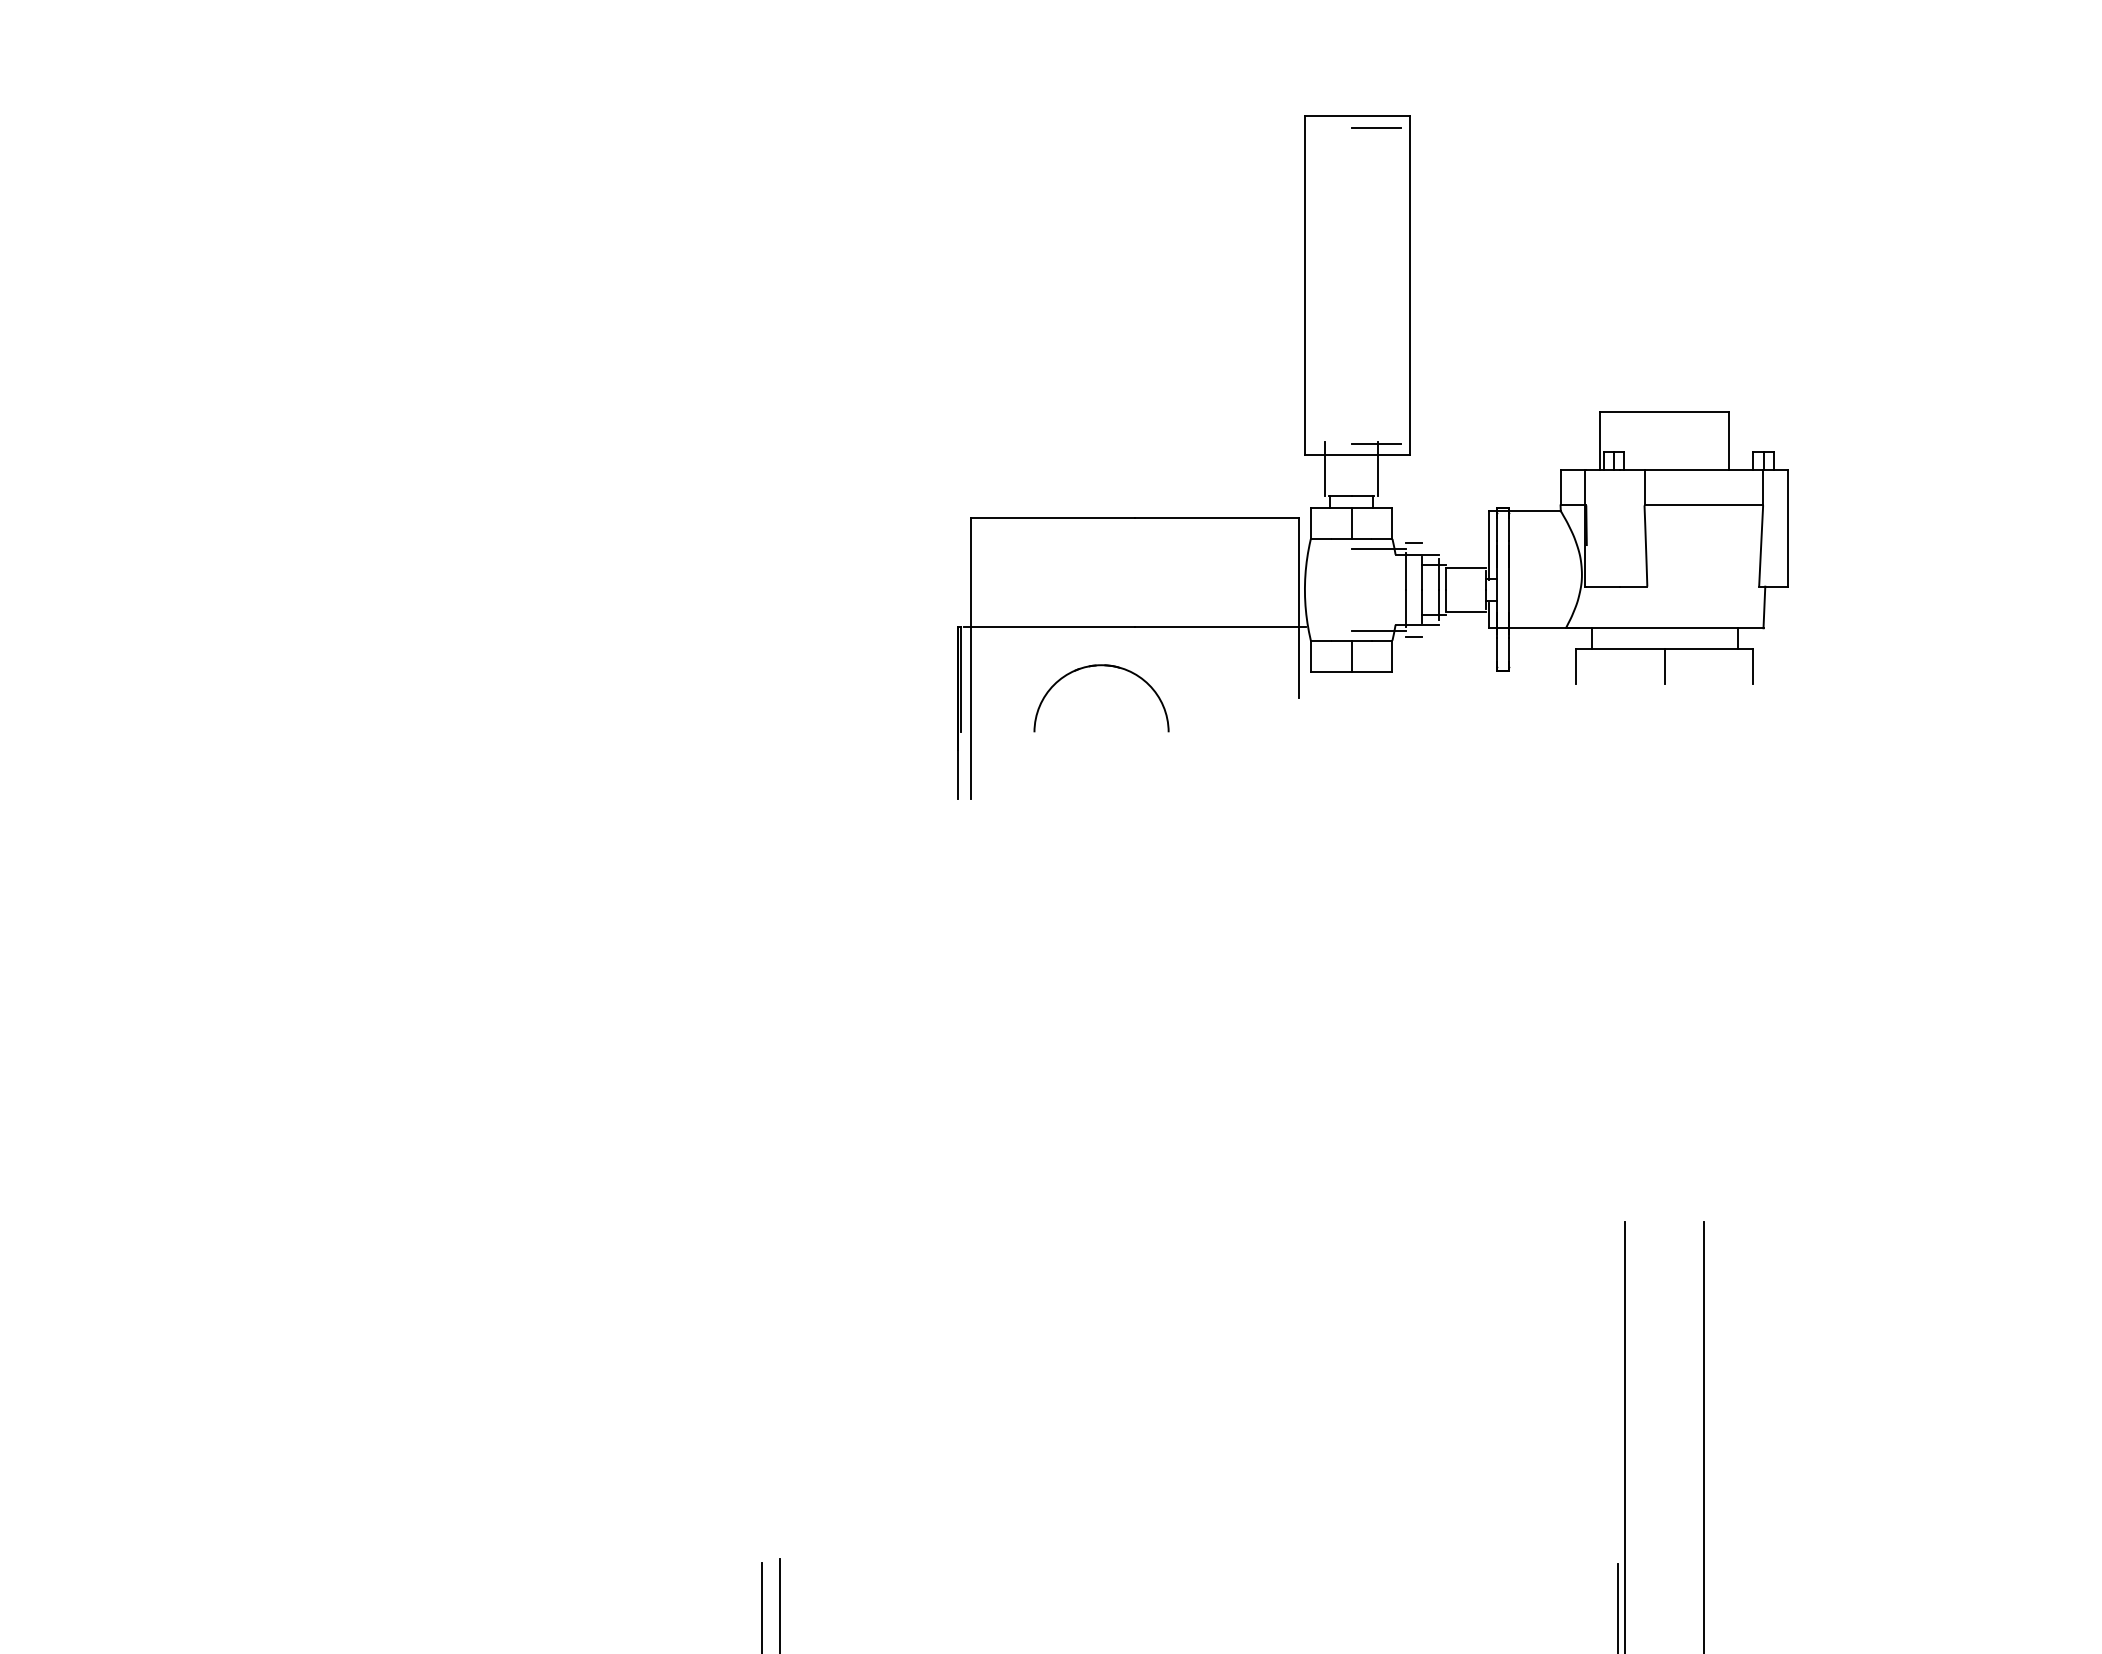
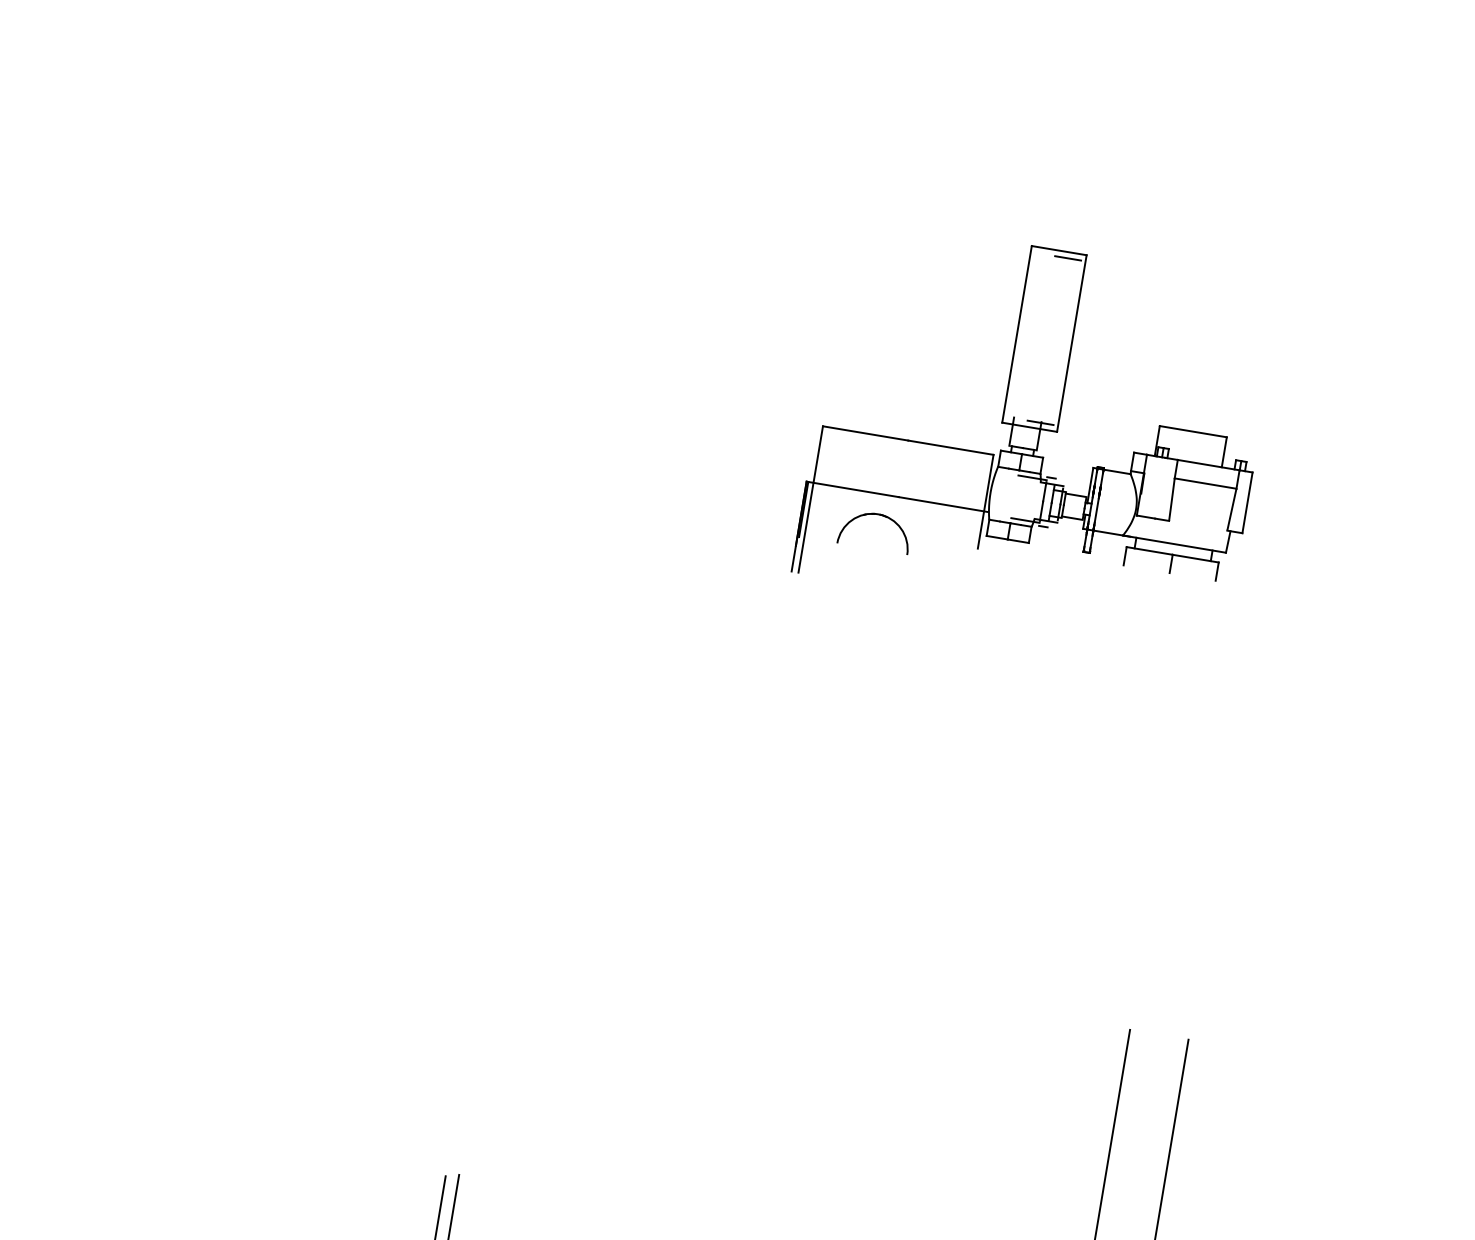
part: (1372, 457) -> (1037, 429), size x0.7

